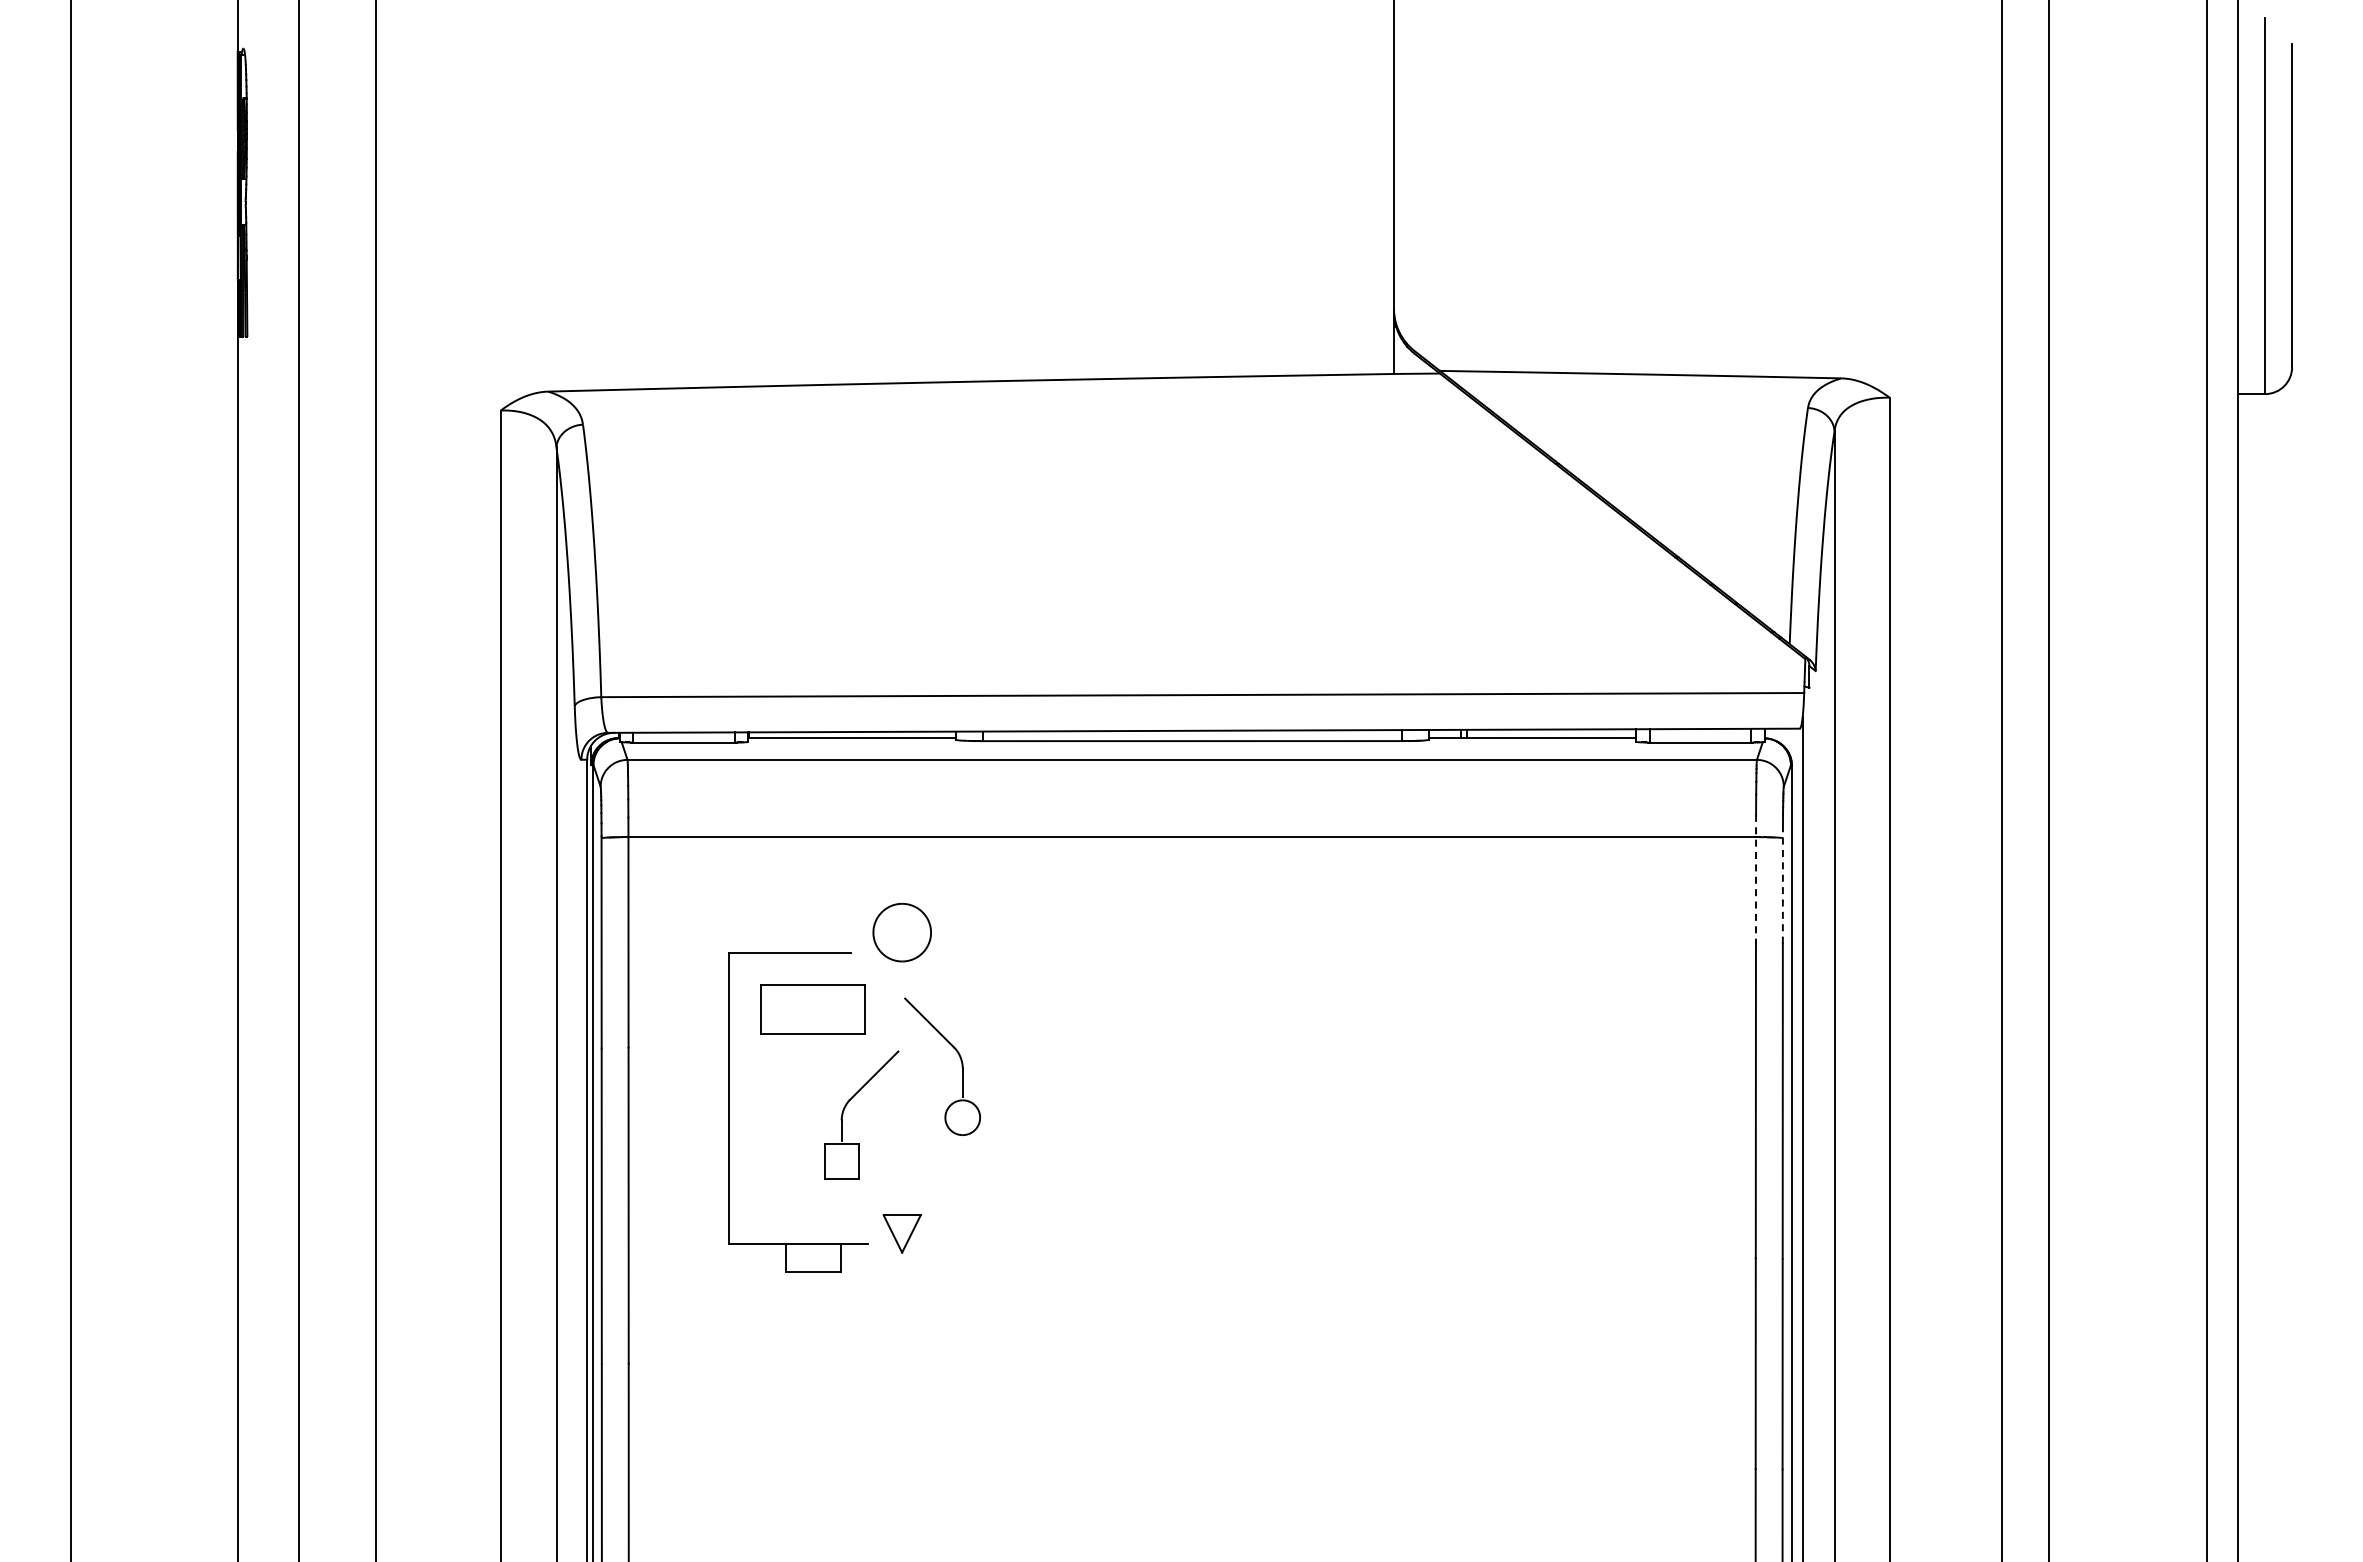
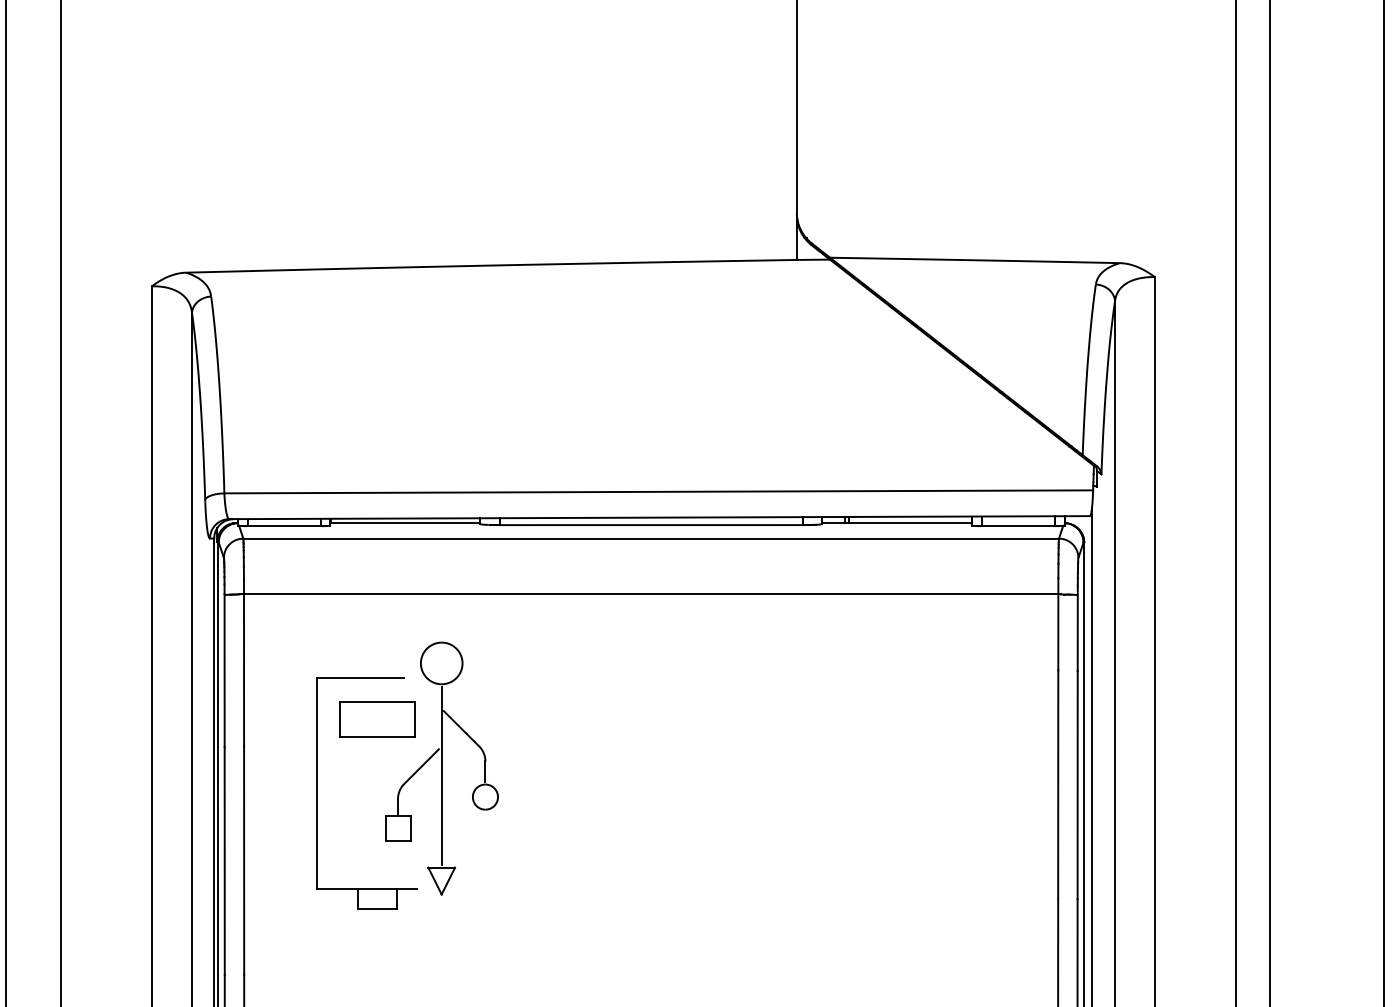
line: (1756, 878) -> (1058, 624), dashed -> solid
line: (1782, 884) -> (1077, 628), dashed -> solid
line: (902, 1088) -> (441, 775), added

